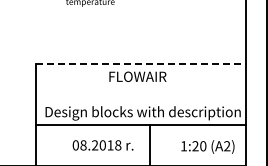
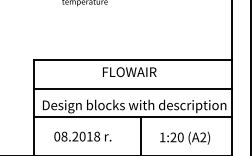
line: (141, 63) -> (133, 59), dashed -> solid
line: (140, 94) -> (132, 88), added
text: (102, 145) -> (82, 136), moved
text: (207, 146) -> (184, 137), moved

